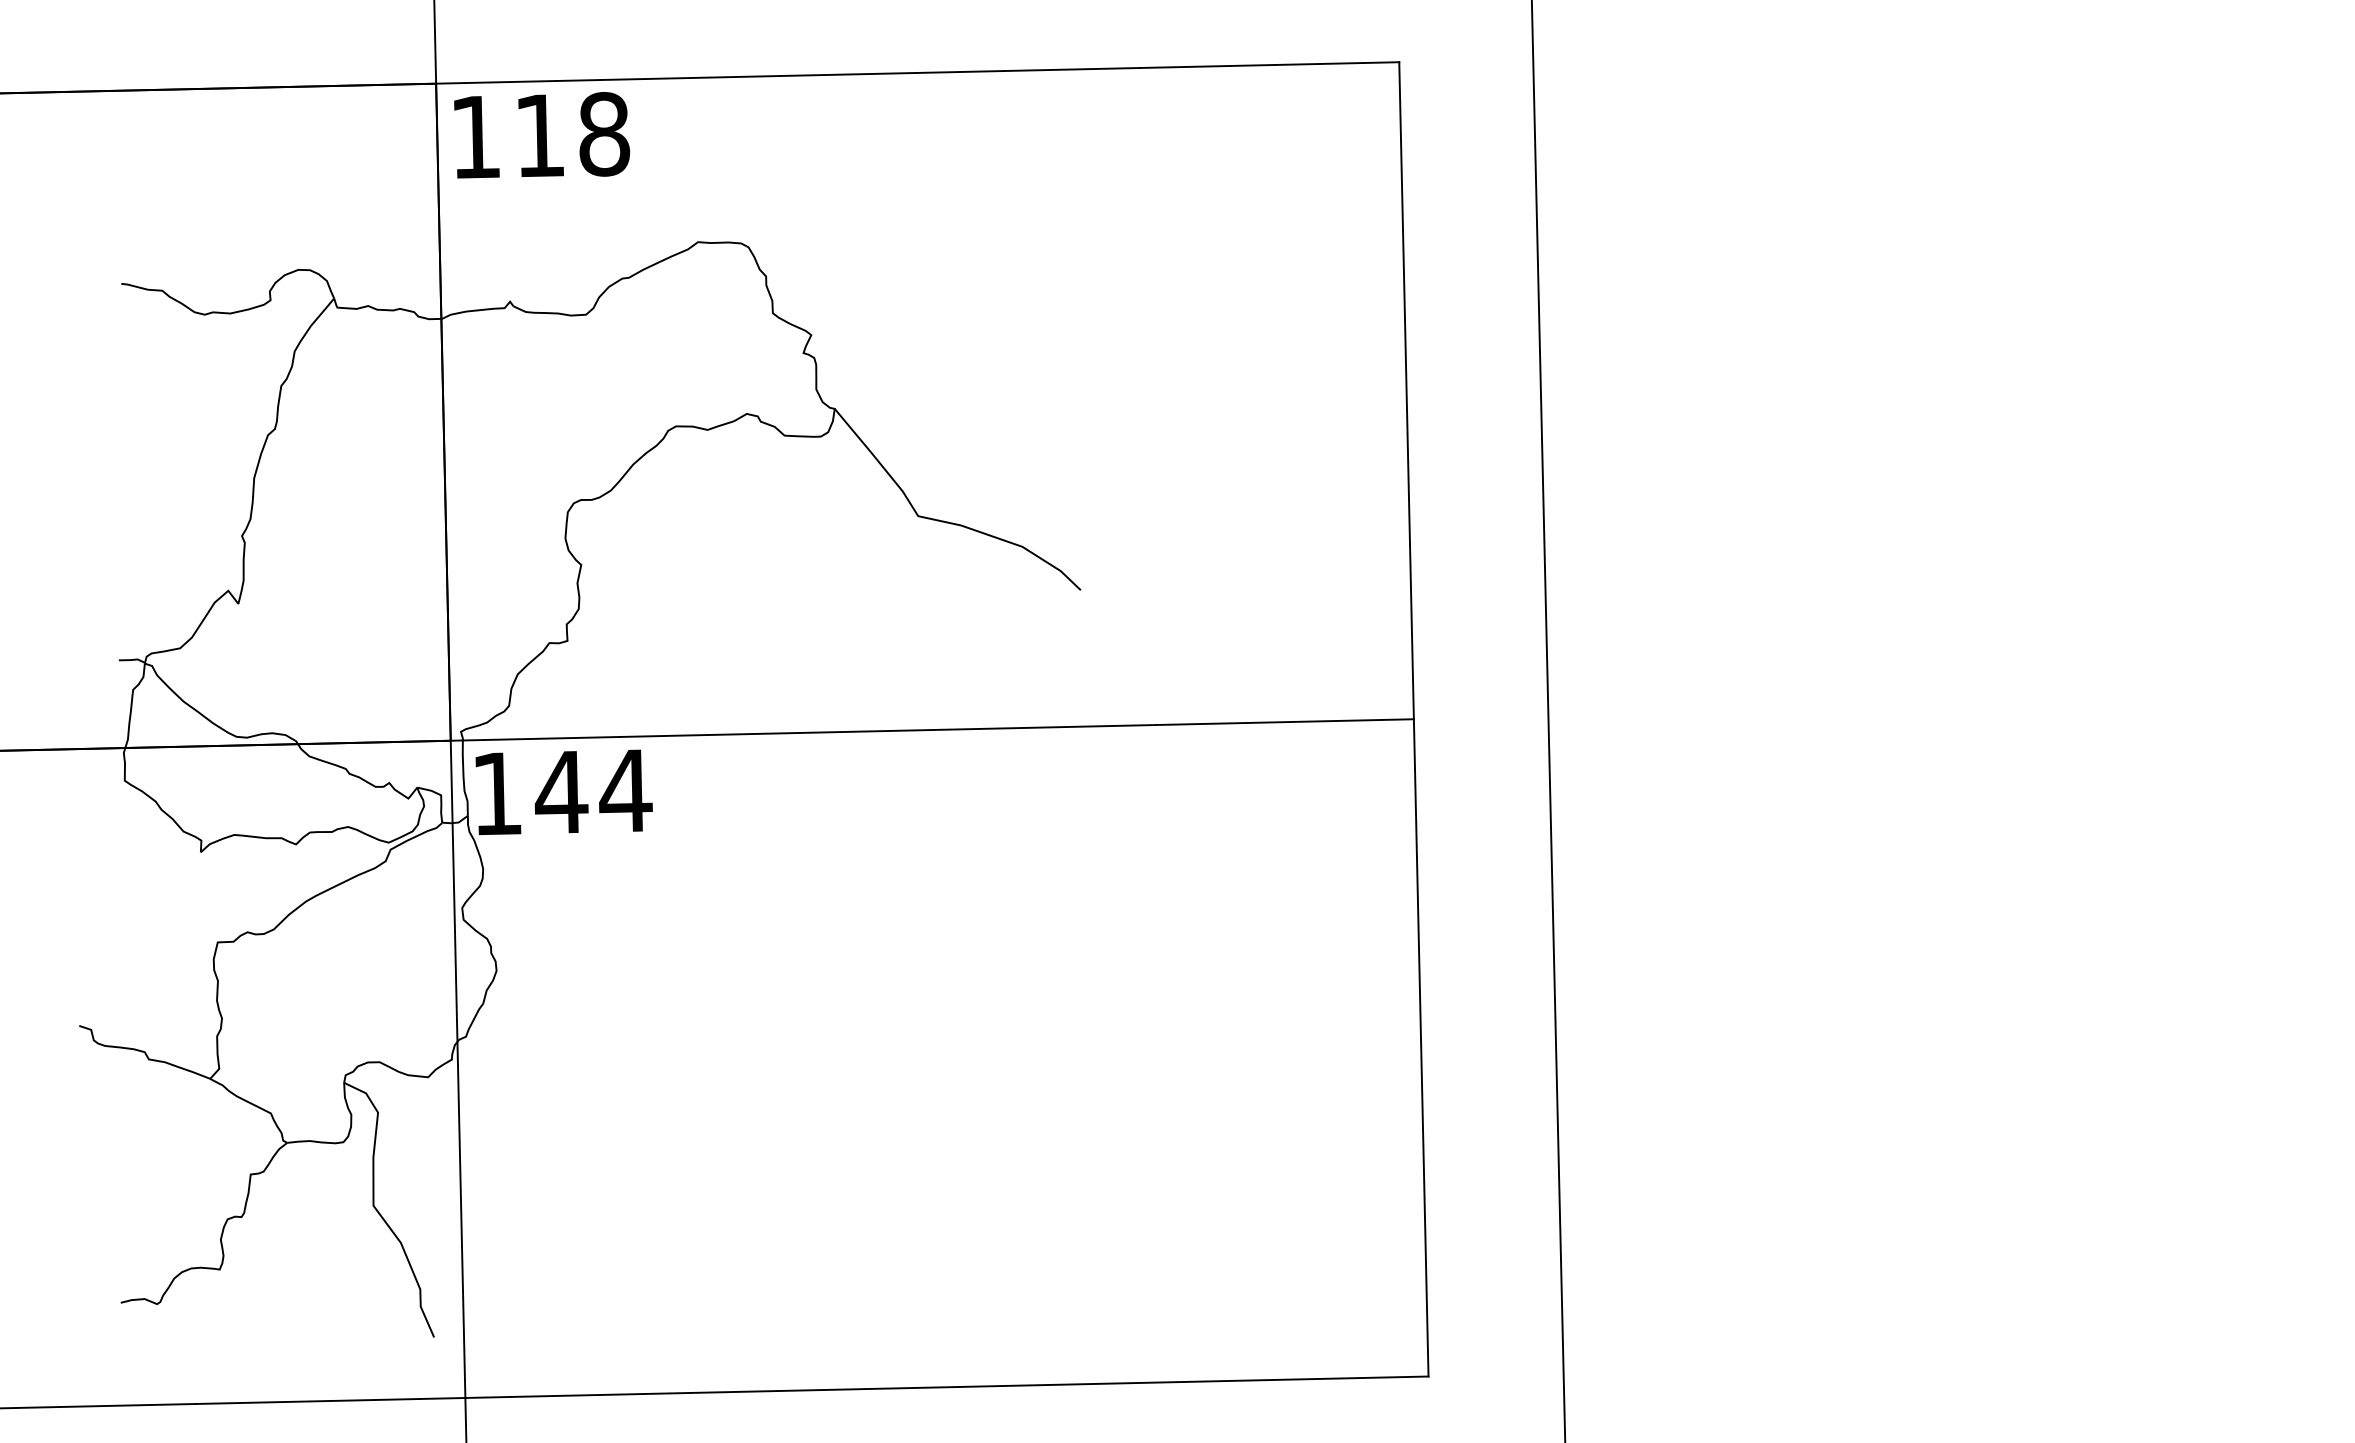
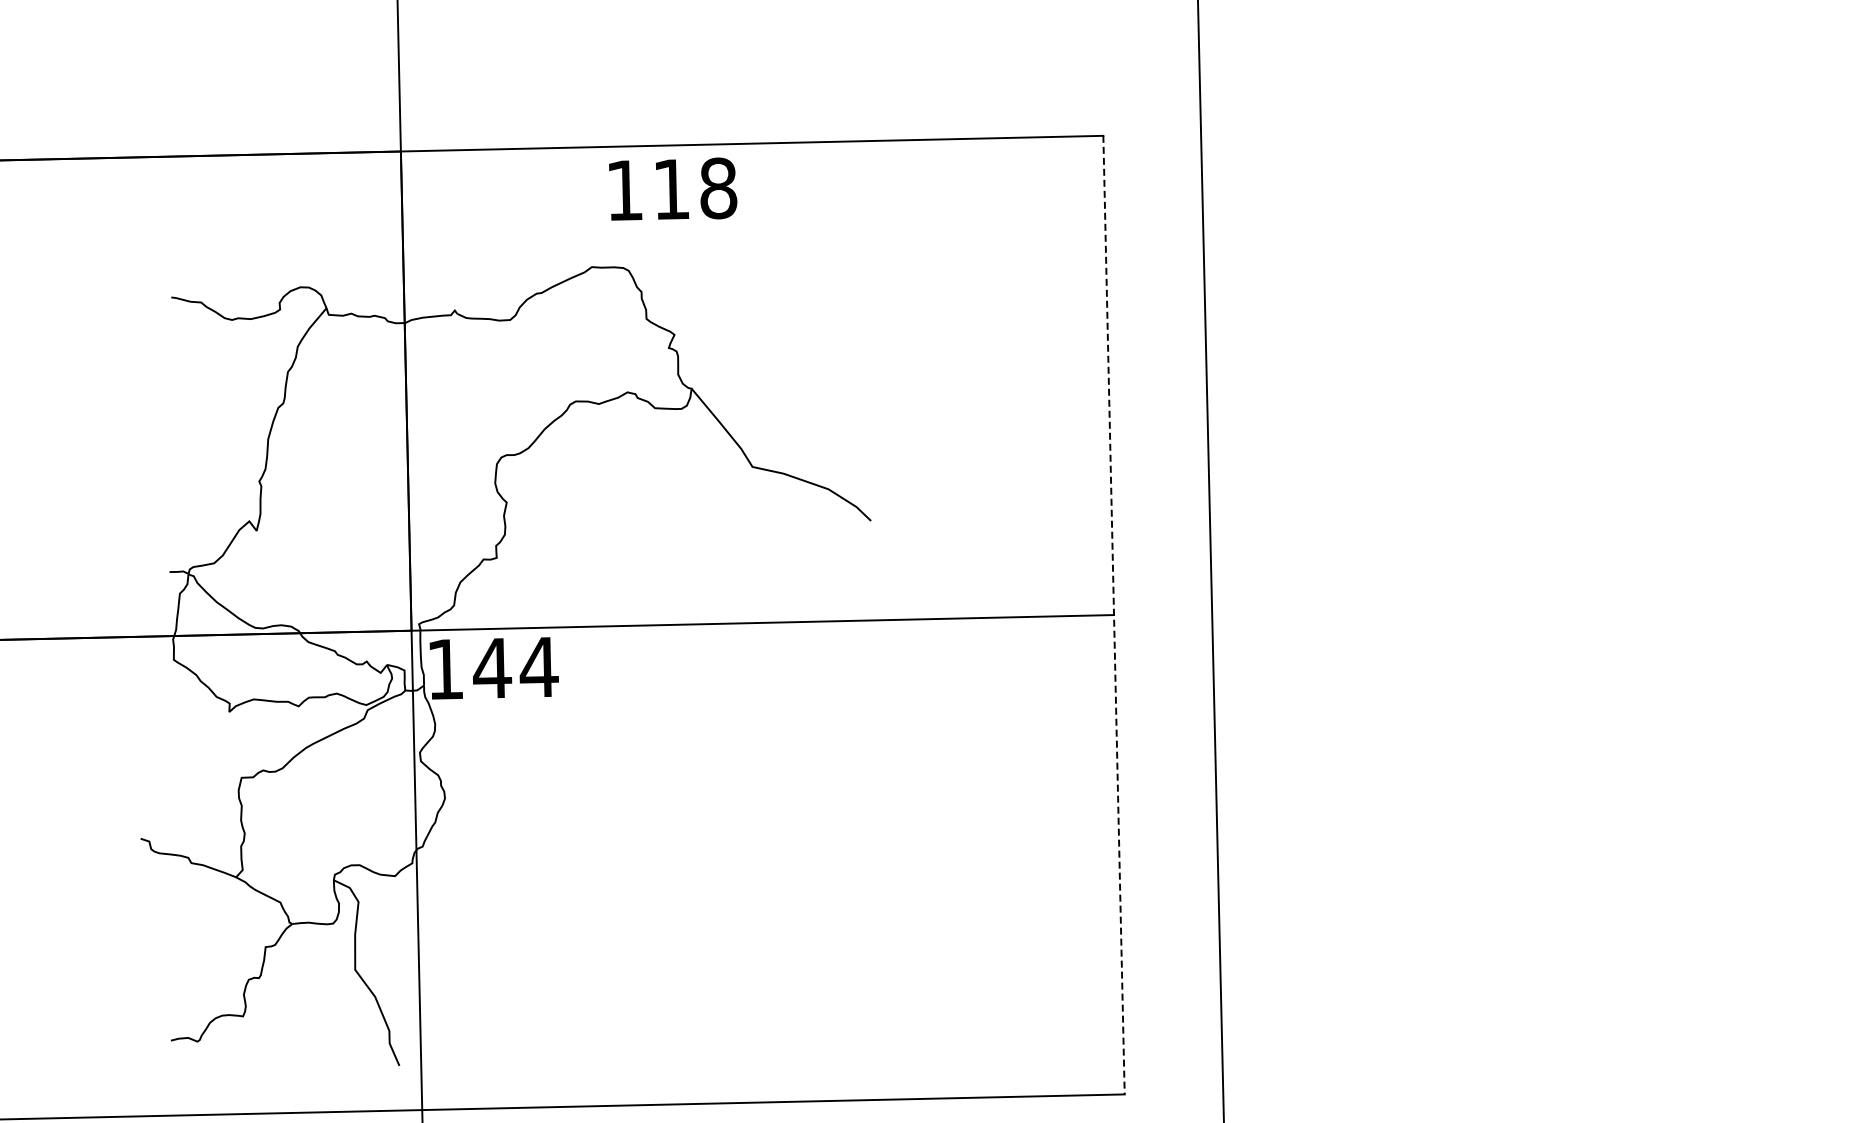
text: (542, 134) -> (673, 188), moved
line: (1414, 719) -> (1114, 615), solid -> dashed

